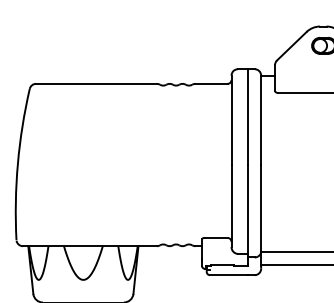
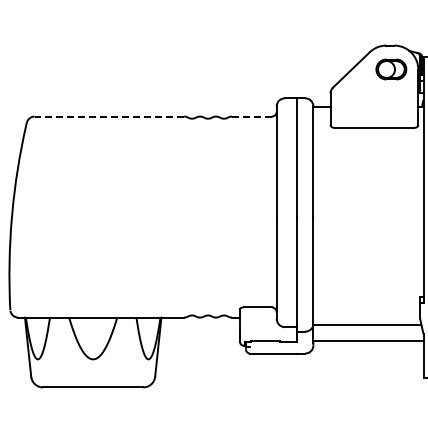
line: (96, 83) -> (109, 116), solid -> dashed
line: (211, 83) -> (251, 116), solid -> dashed

